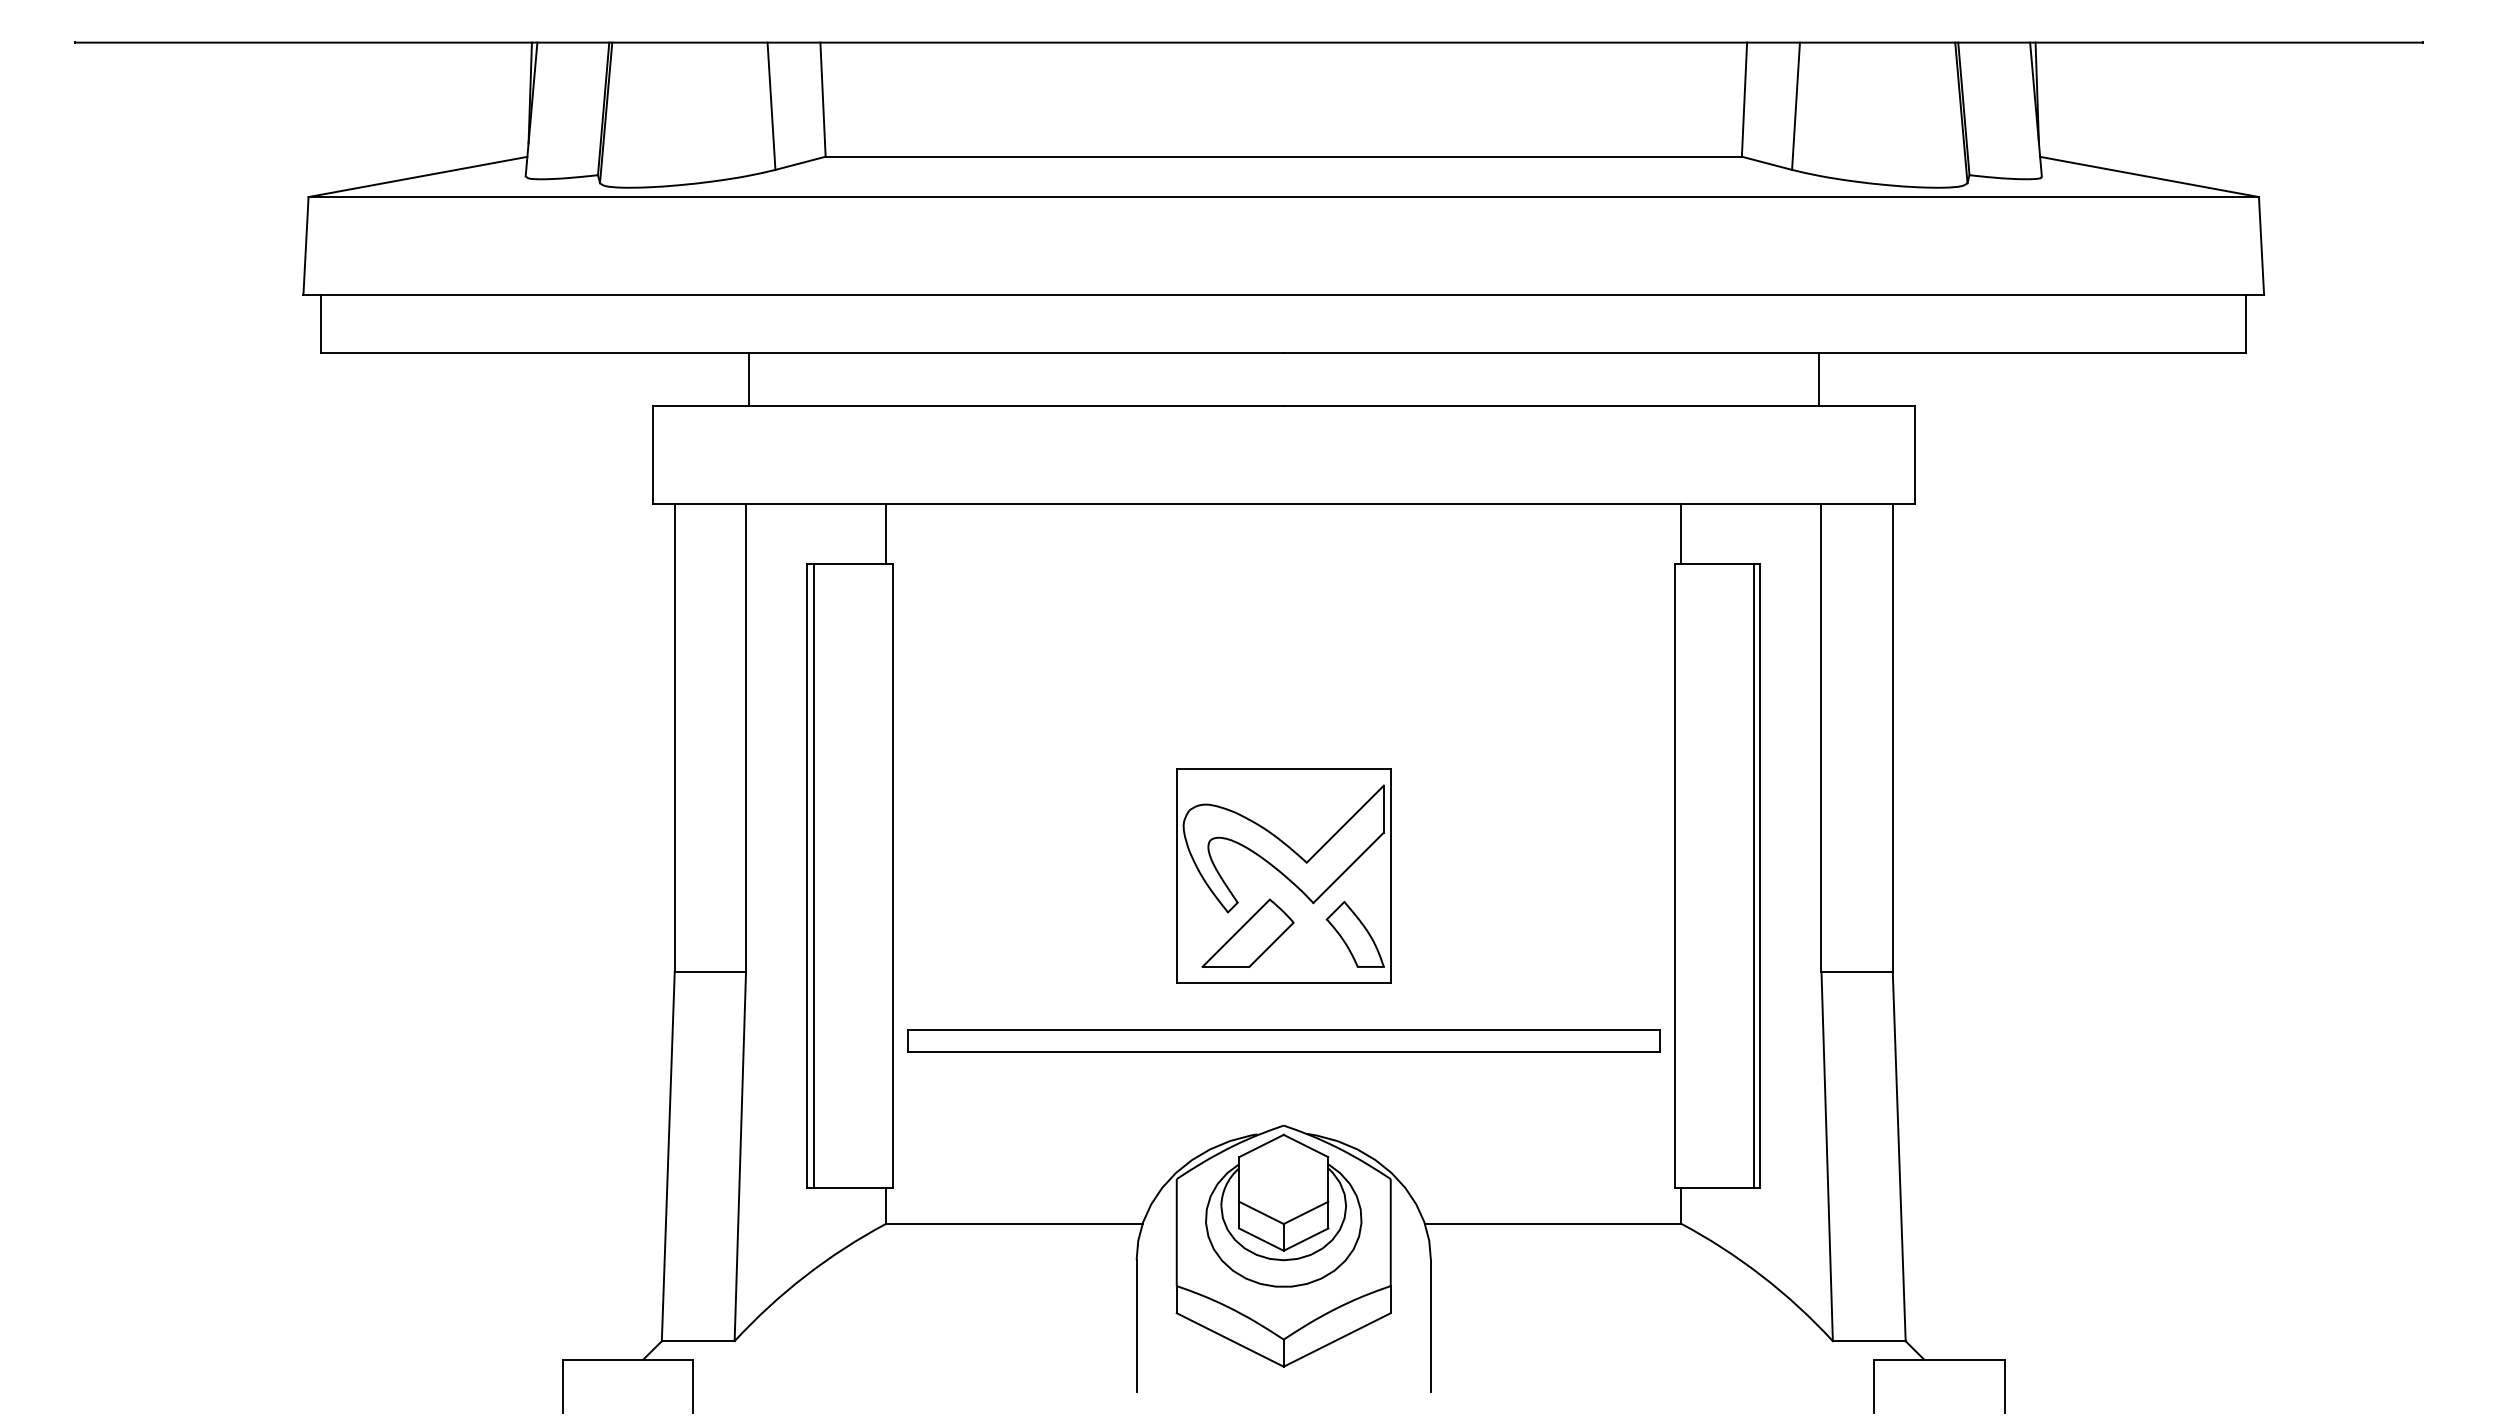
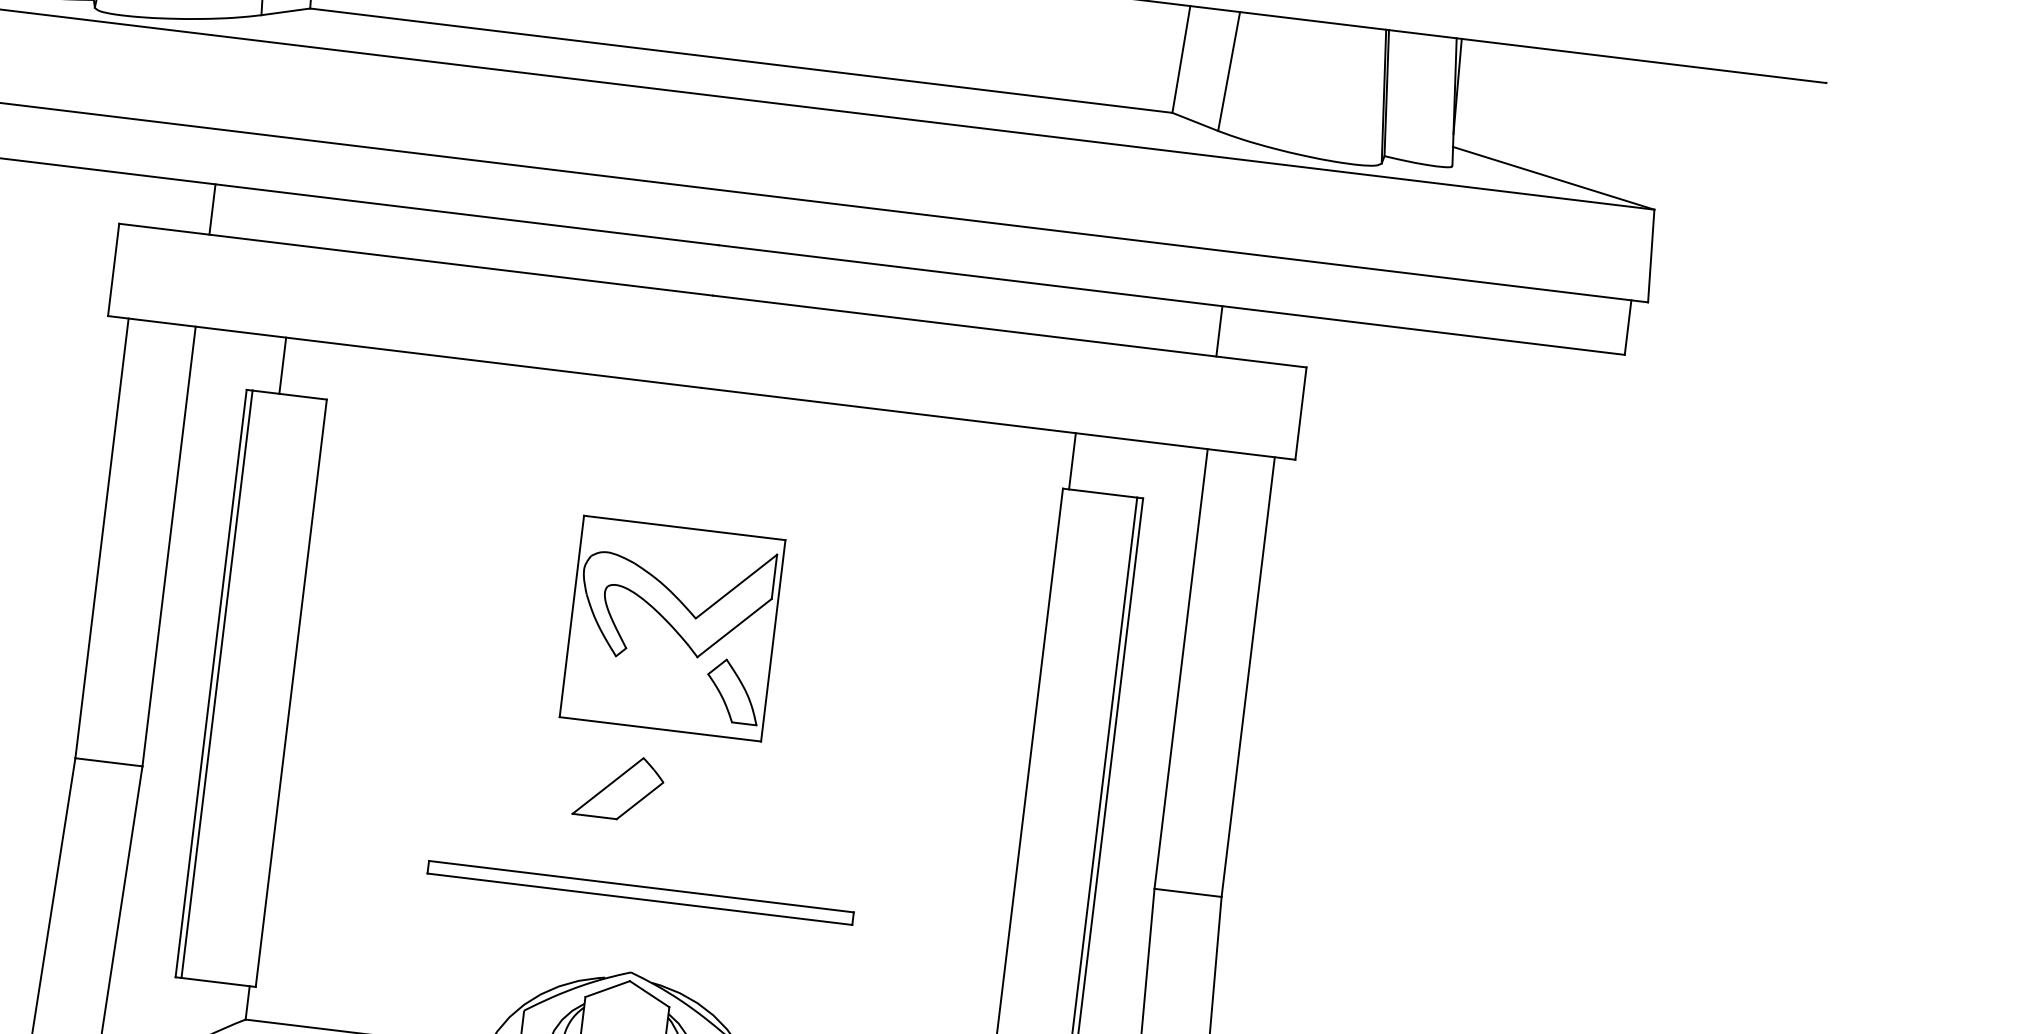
line: (886, 534) -> (283, 365), moved
part: (1283, 875) -> (672, 627), moved
part: (1283, 1040) -> (640, 892), size x0.6

